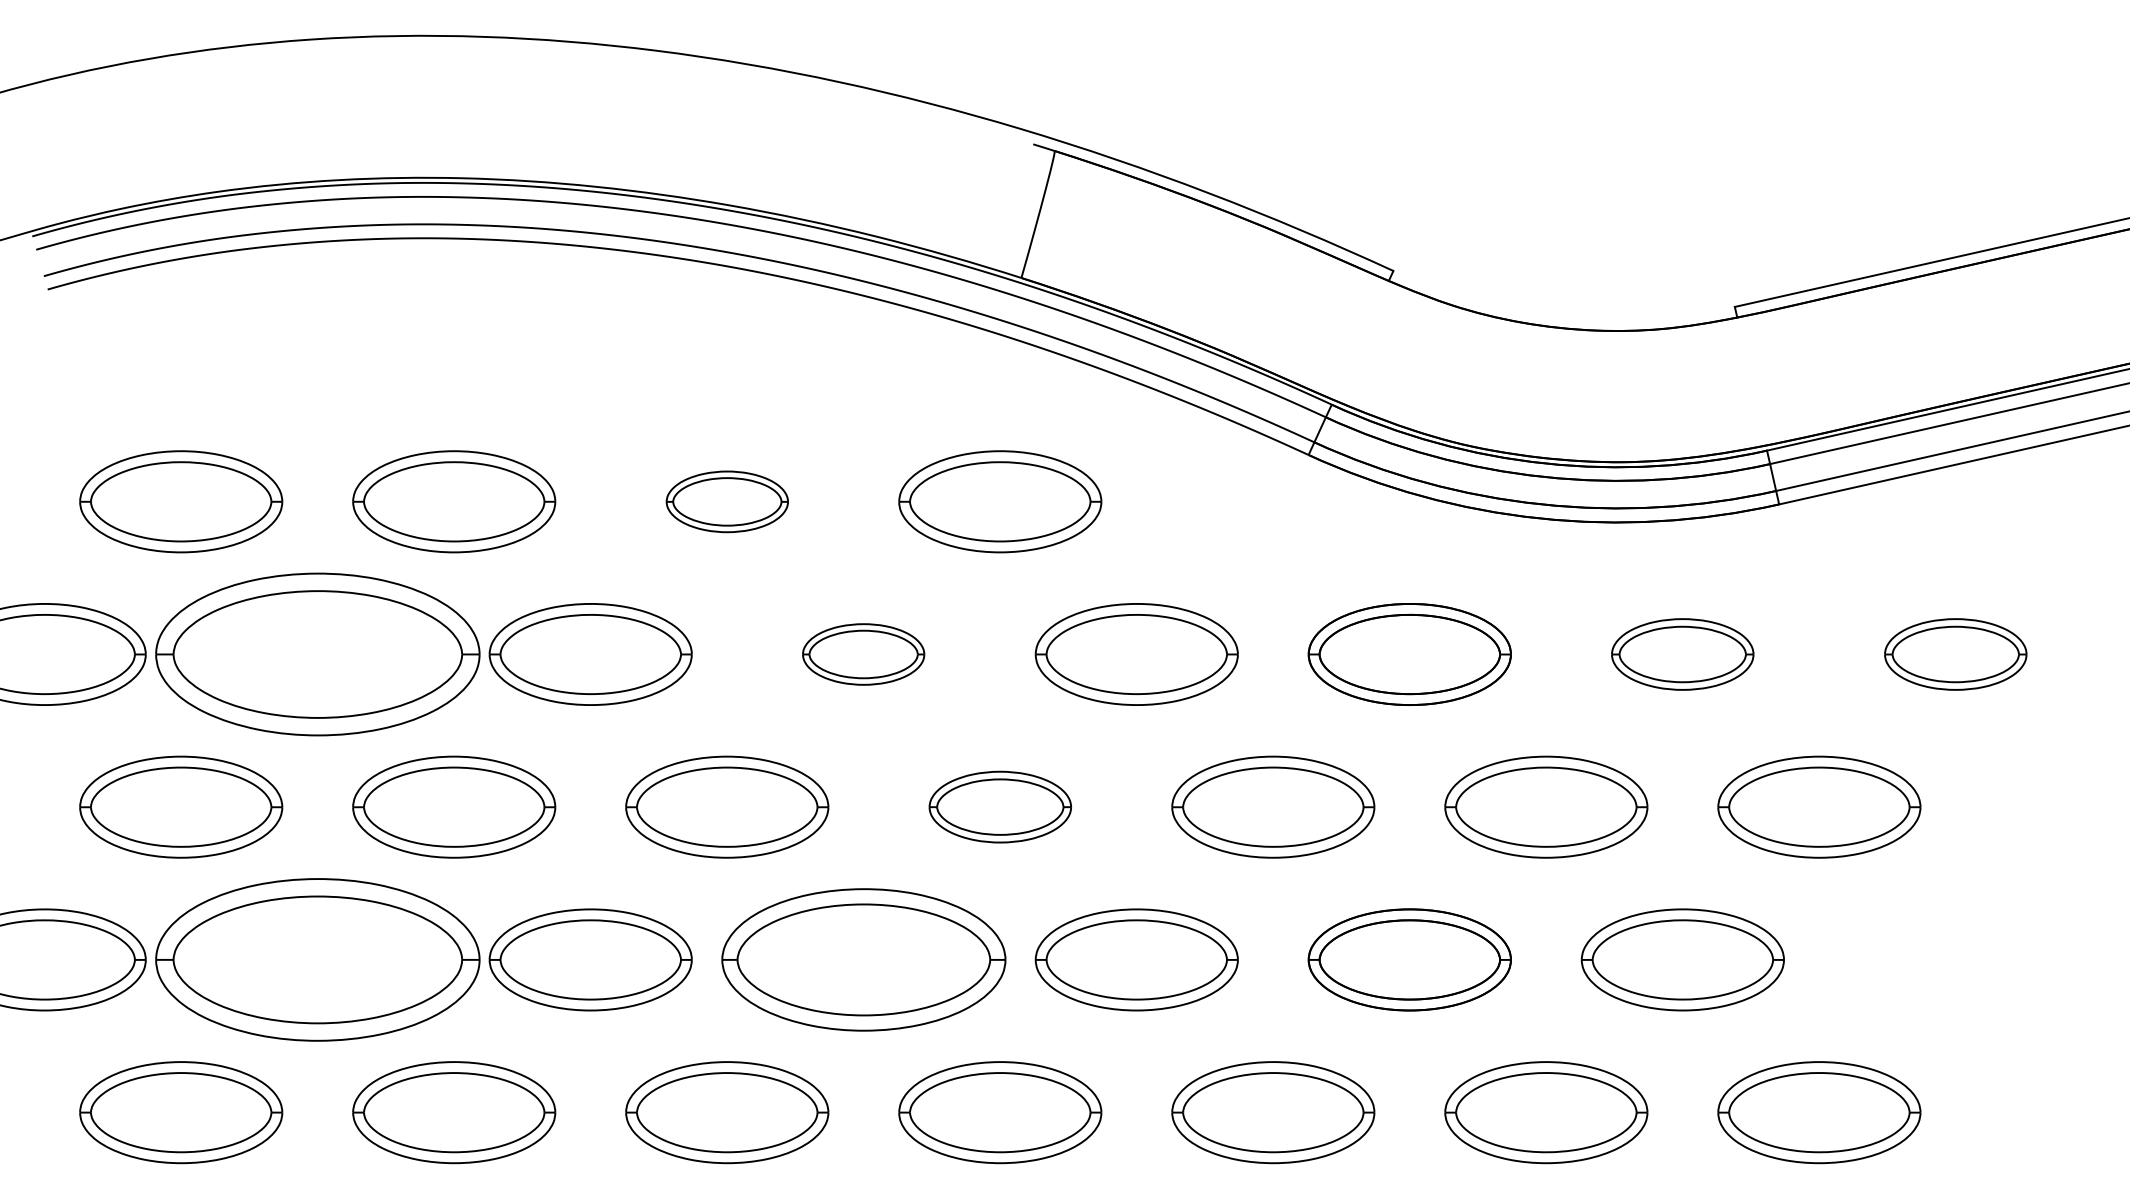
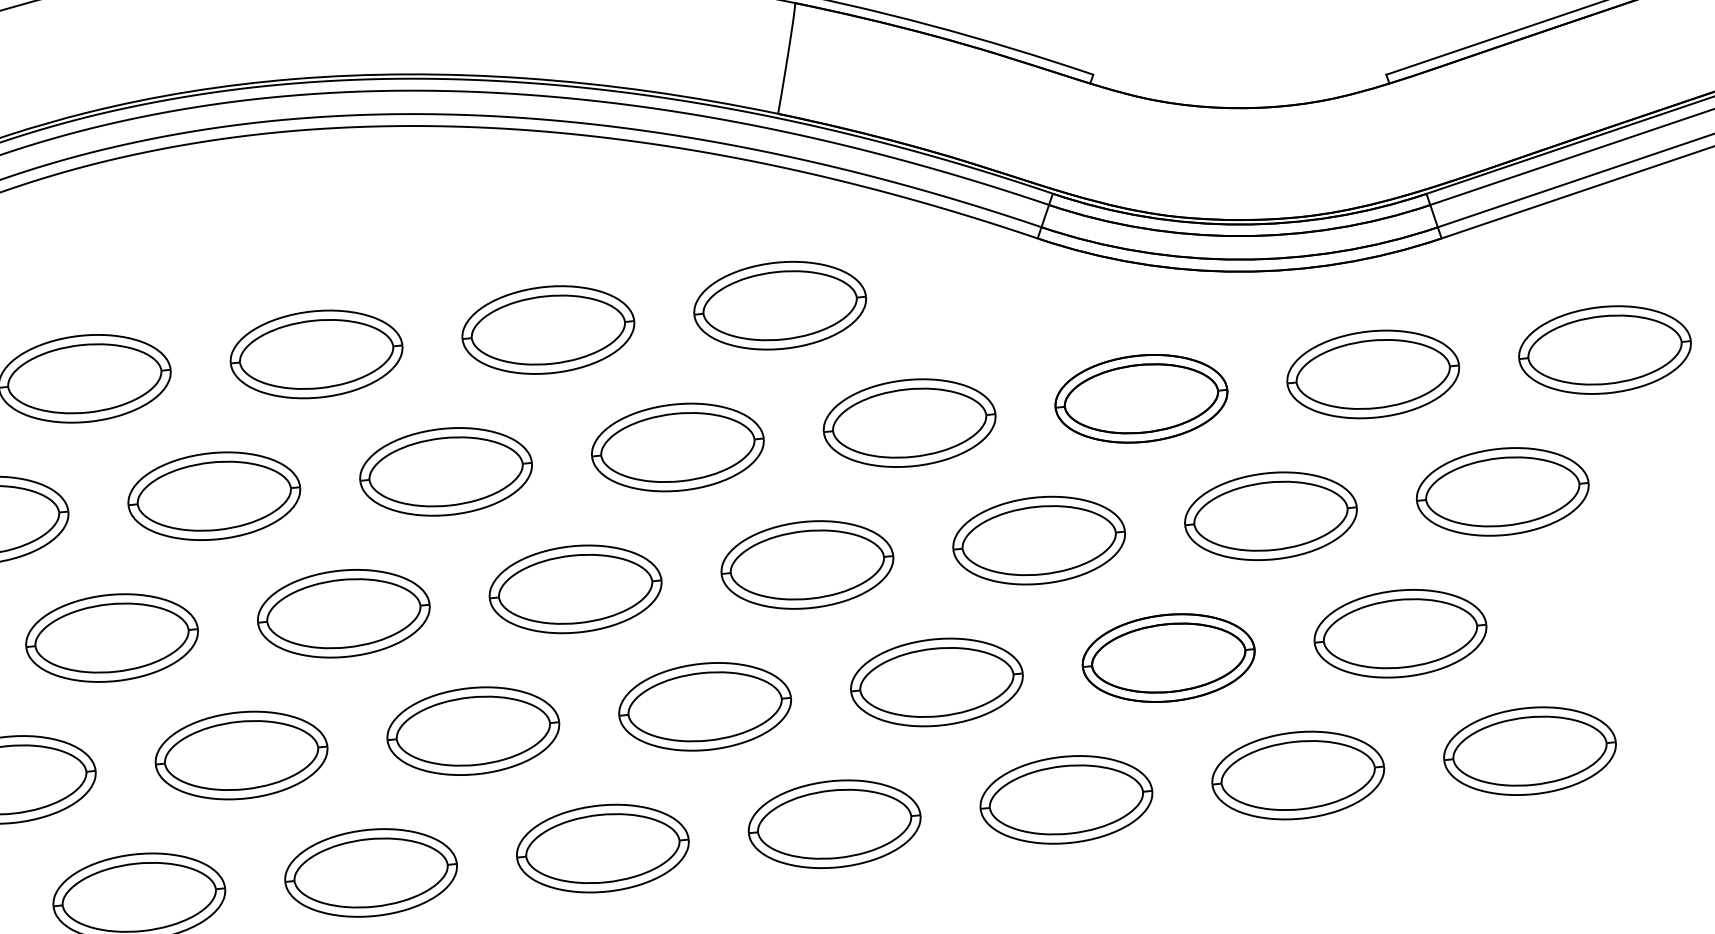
part: (727, 501) -> (548, 329), size x1.67
part: (317, 654) -> (214, 496), size x0.62
part: (863, 654) -> (677, 447), size x1.67
part: (1682, 654) -> (1372, 374), size x1.43
part: (1955, 654) -> (1604, 350), size x1.43
part: (1000, 806) -> (807, 564), size x1.43
part: (317, 959) -> (241, 755), size x0.62
part: (863, 959) -> (704, 706), size x0.71

